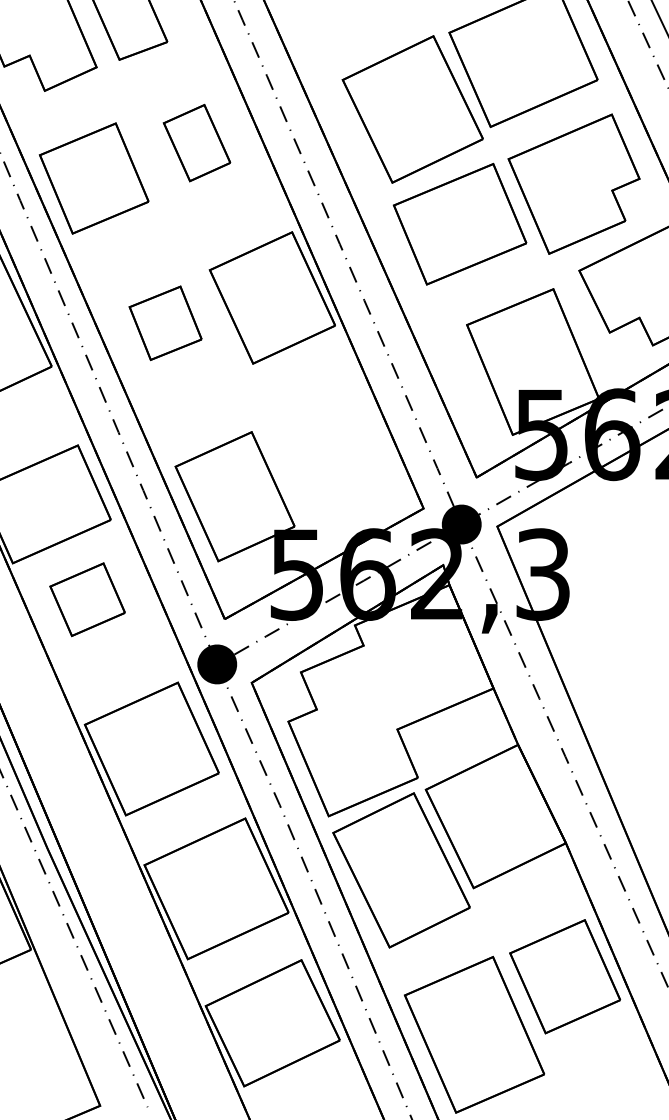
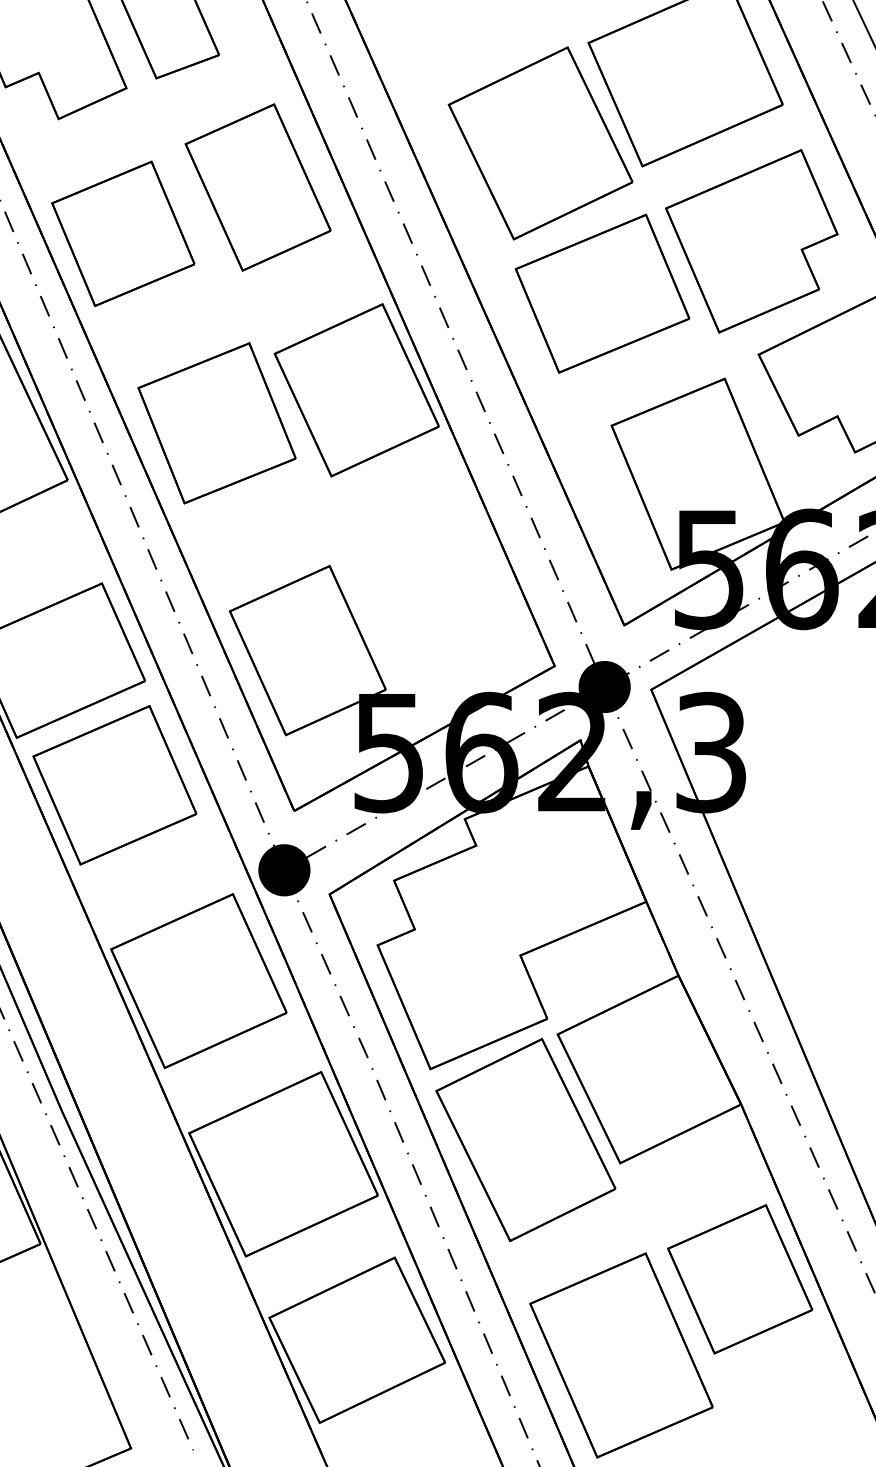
part: (196, 142) -> (257, 186), size x1.67
part: (165, 323) -> (216, 423), size x1.67
part: (87, 599) -> (114, 785), size x1.67

